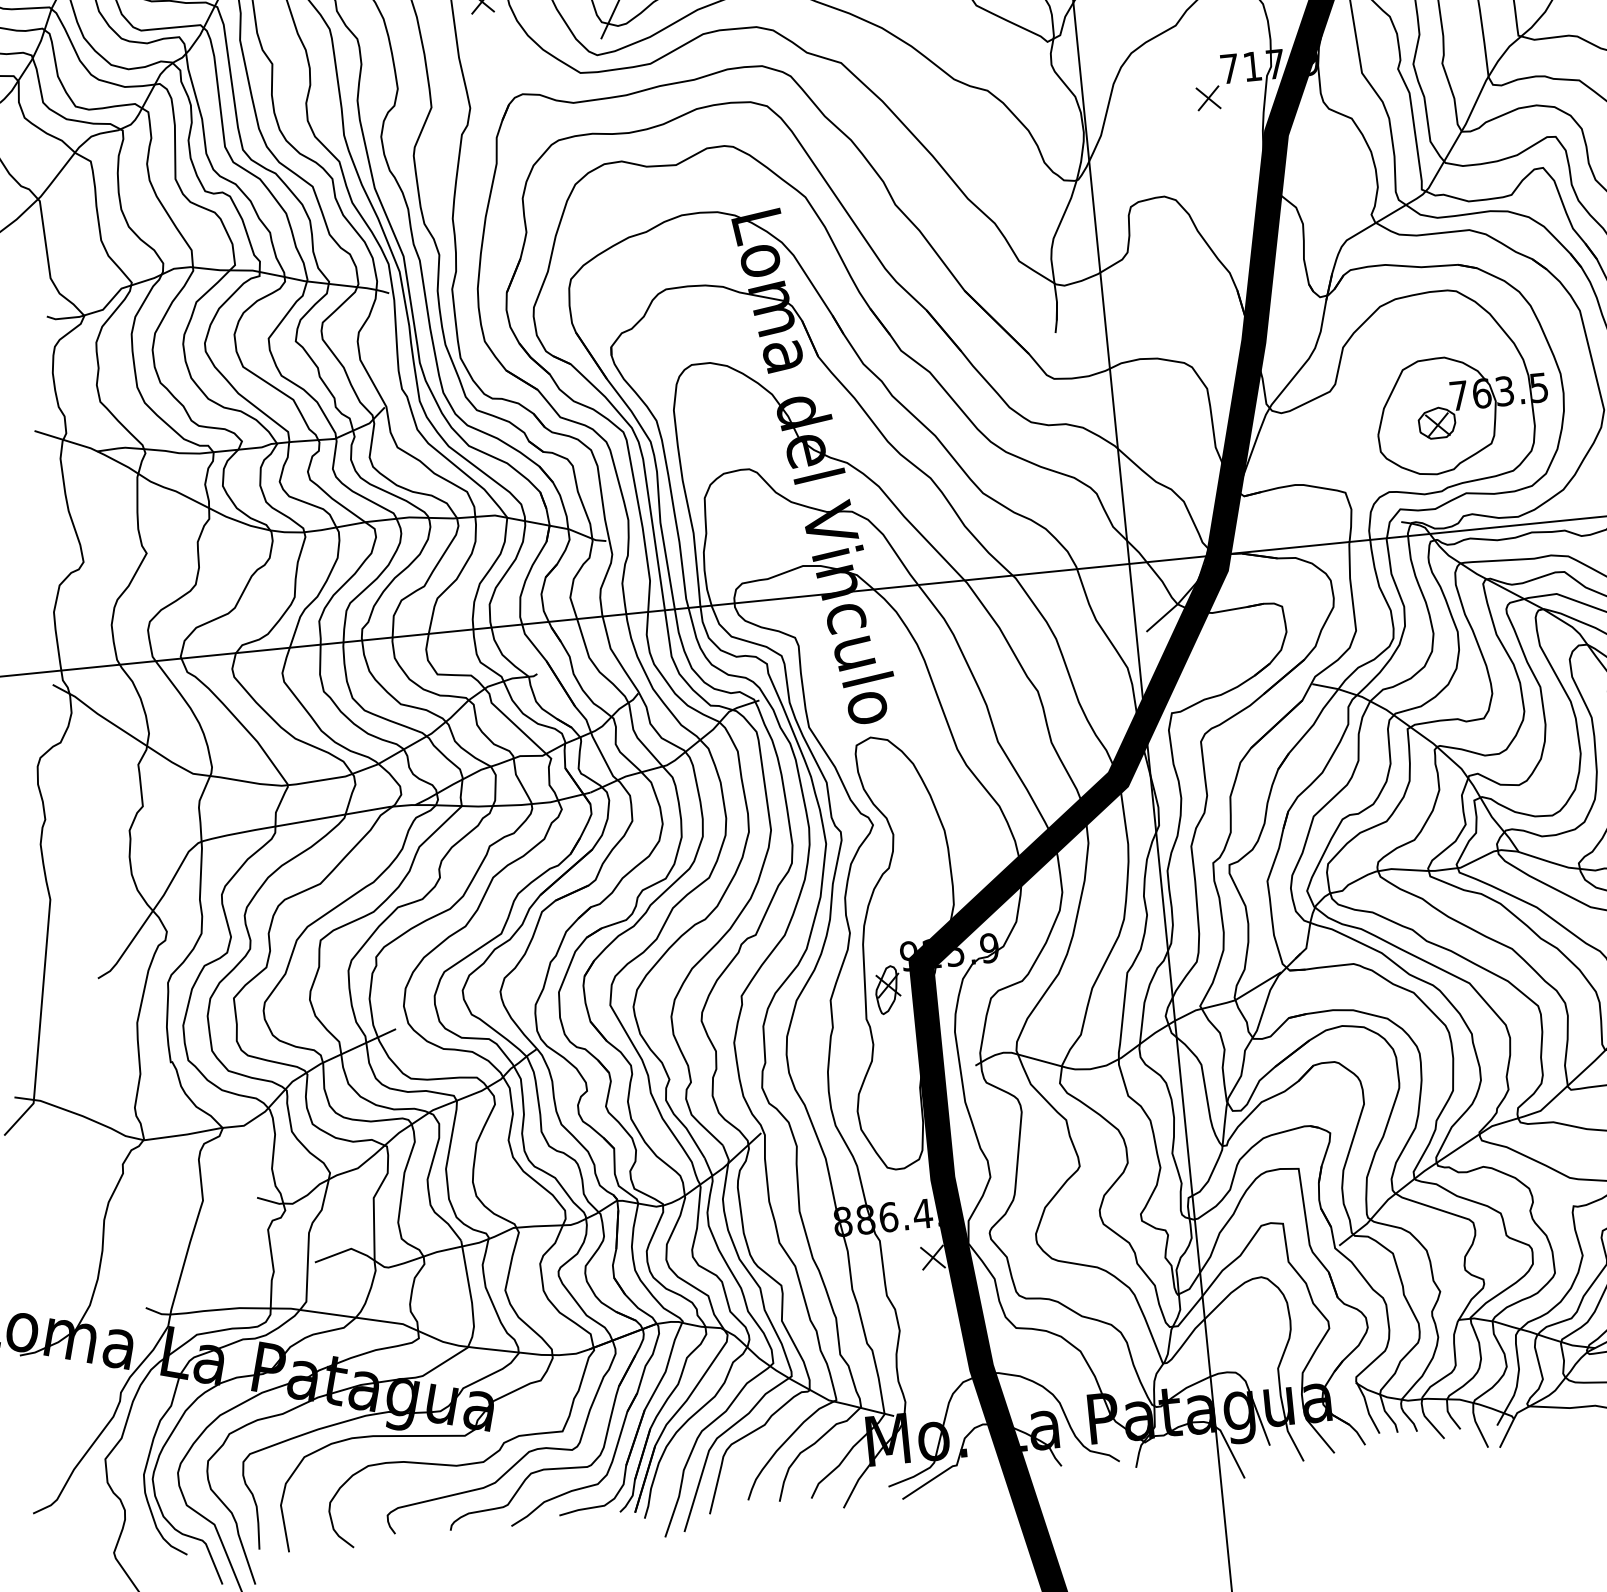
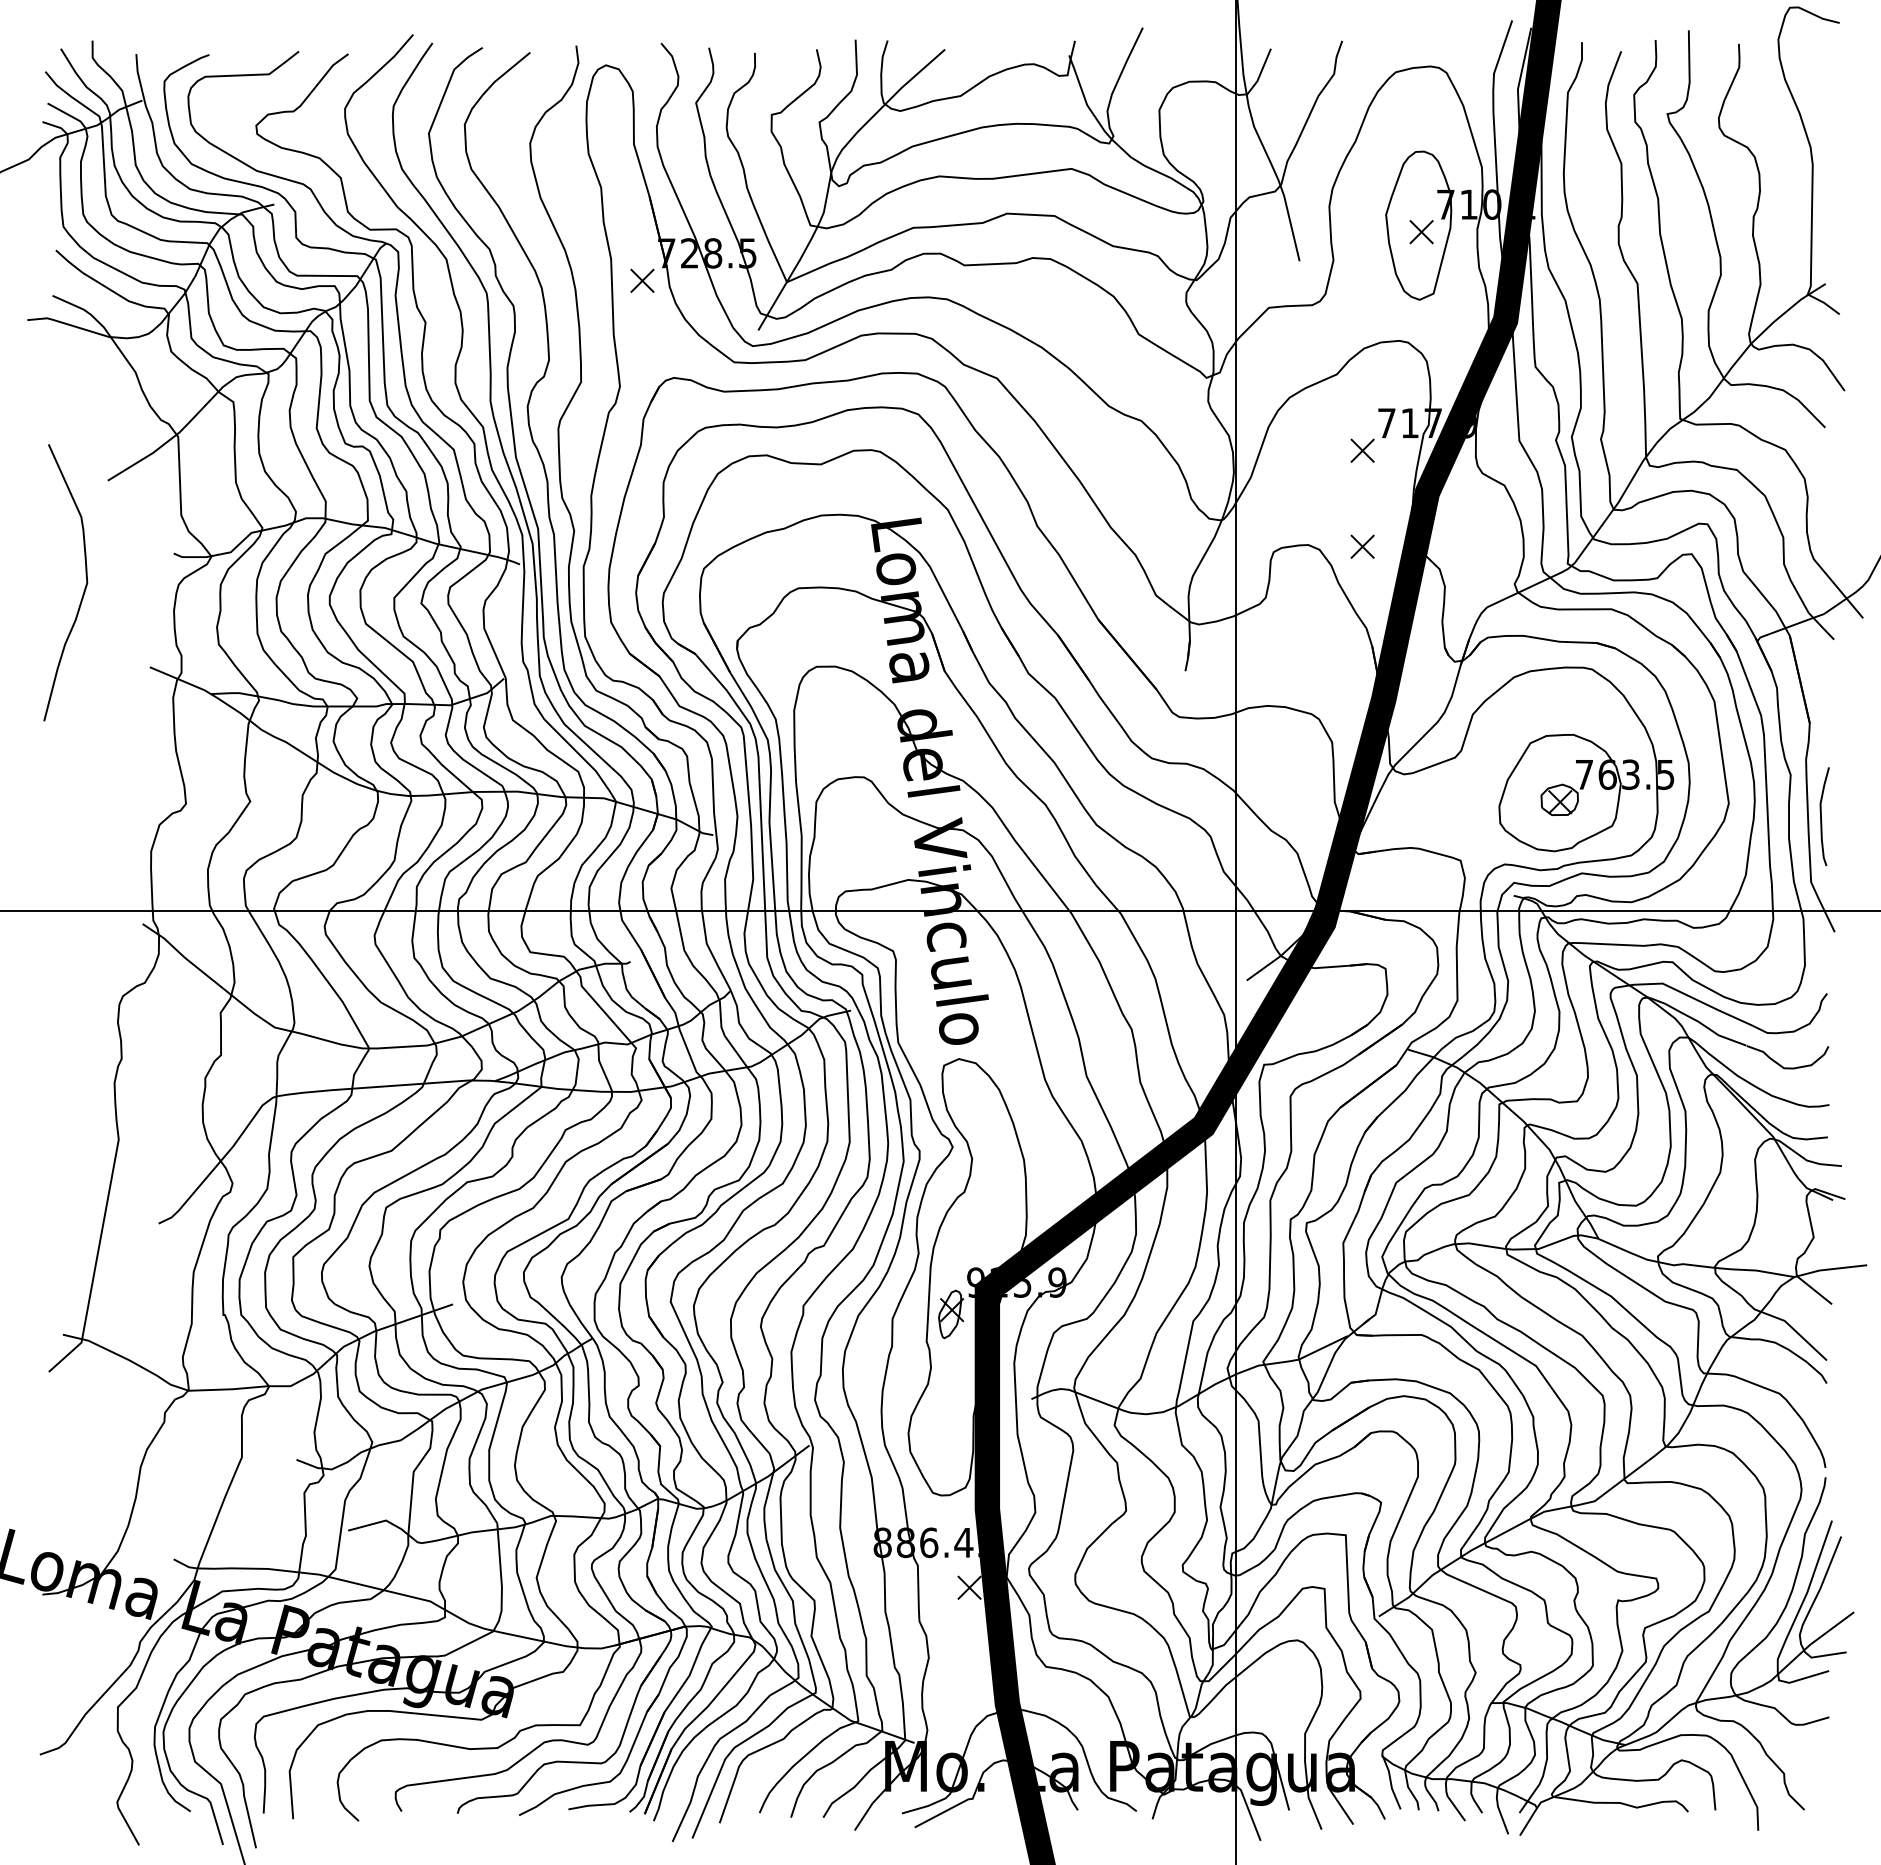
part: (1217, 192) -> (1362, 546), added

